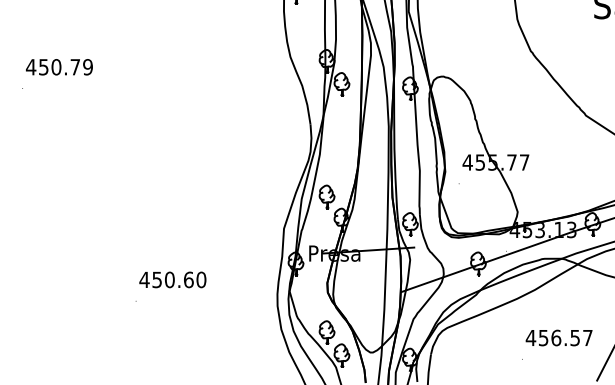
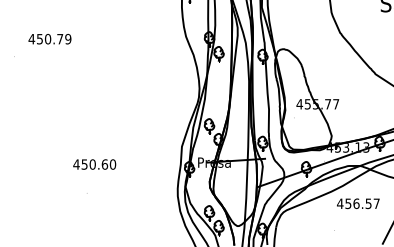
text: (58, 67) -> (49, 39), moved
text: (172, 279) -> (94, 164), moved
text: (559, 337) -> (358, 203), moved

